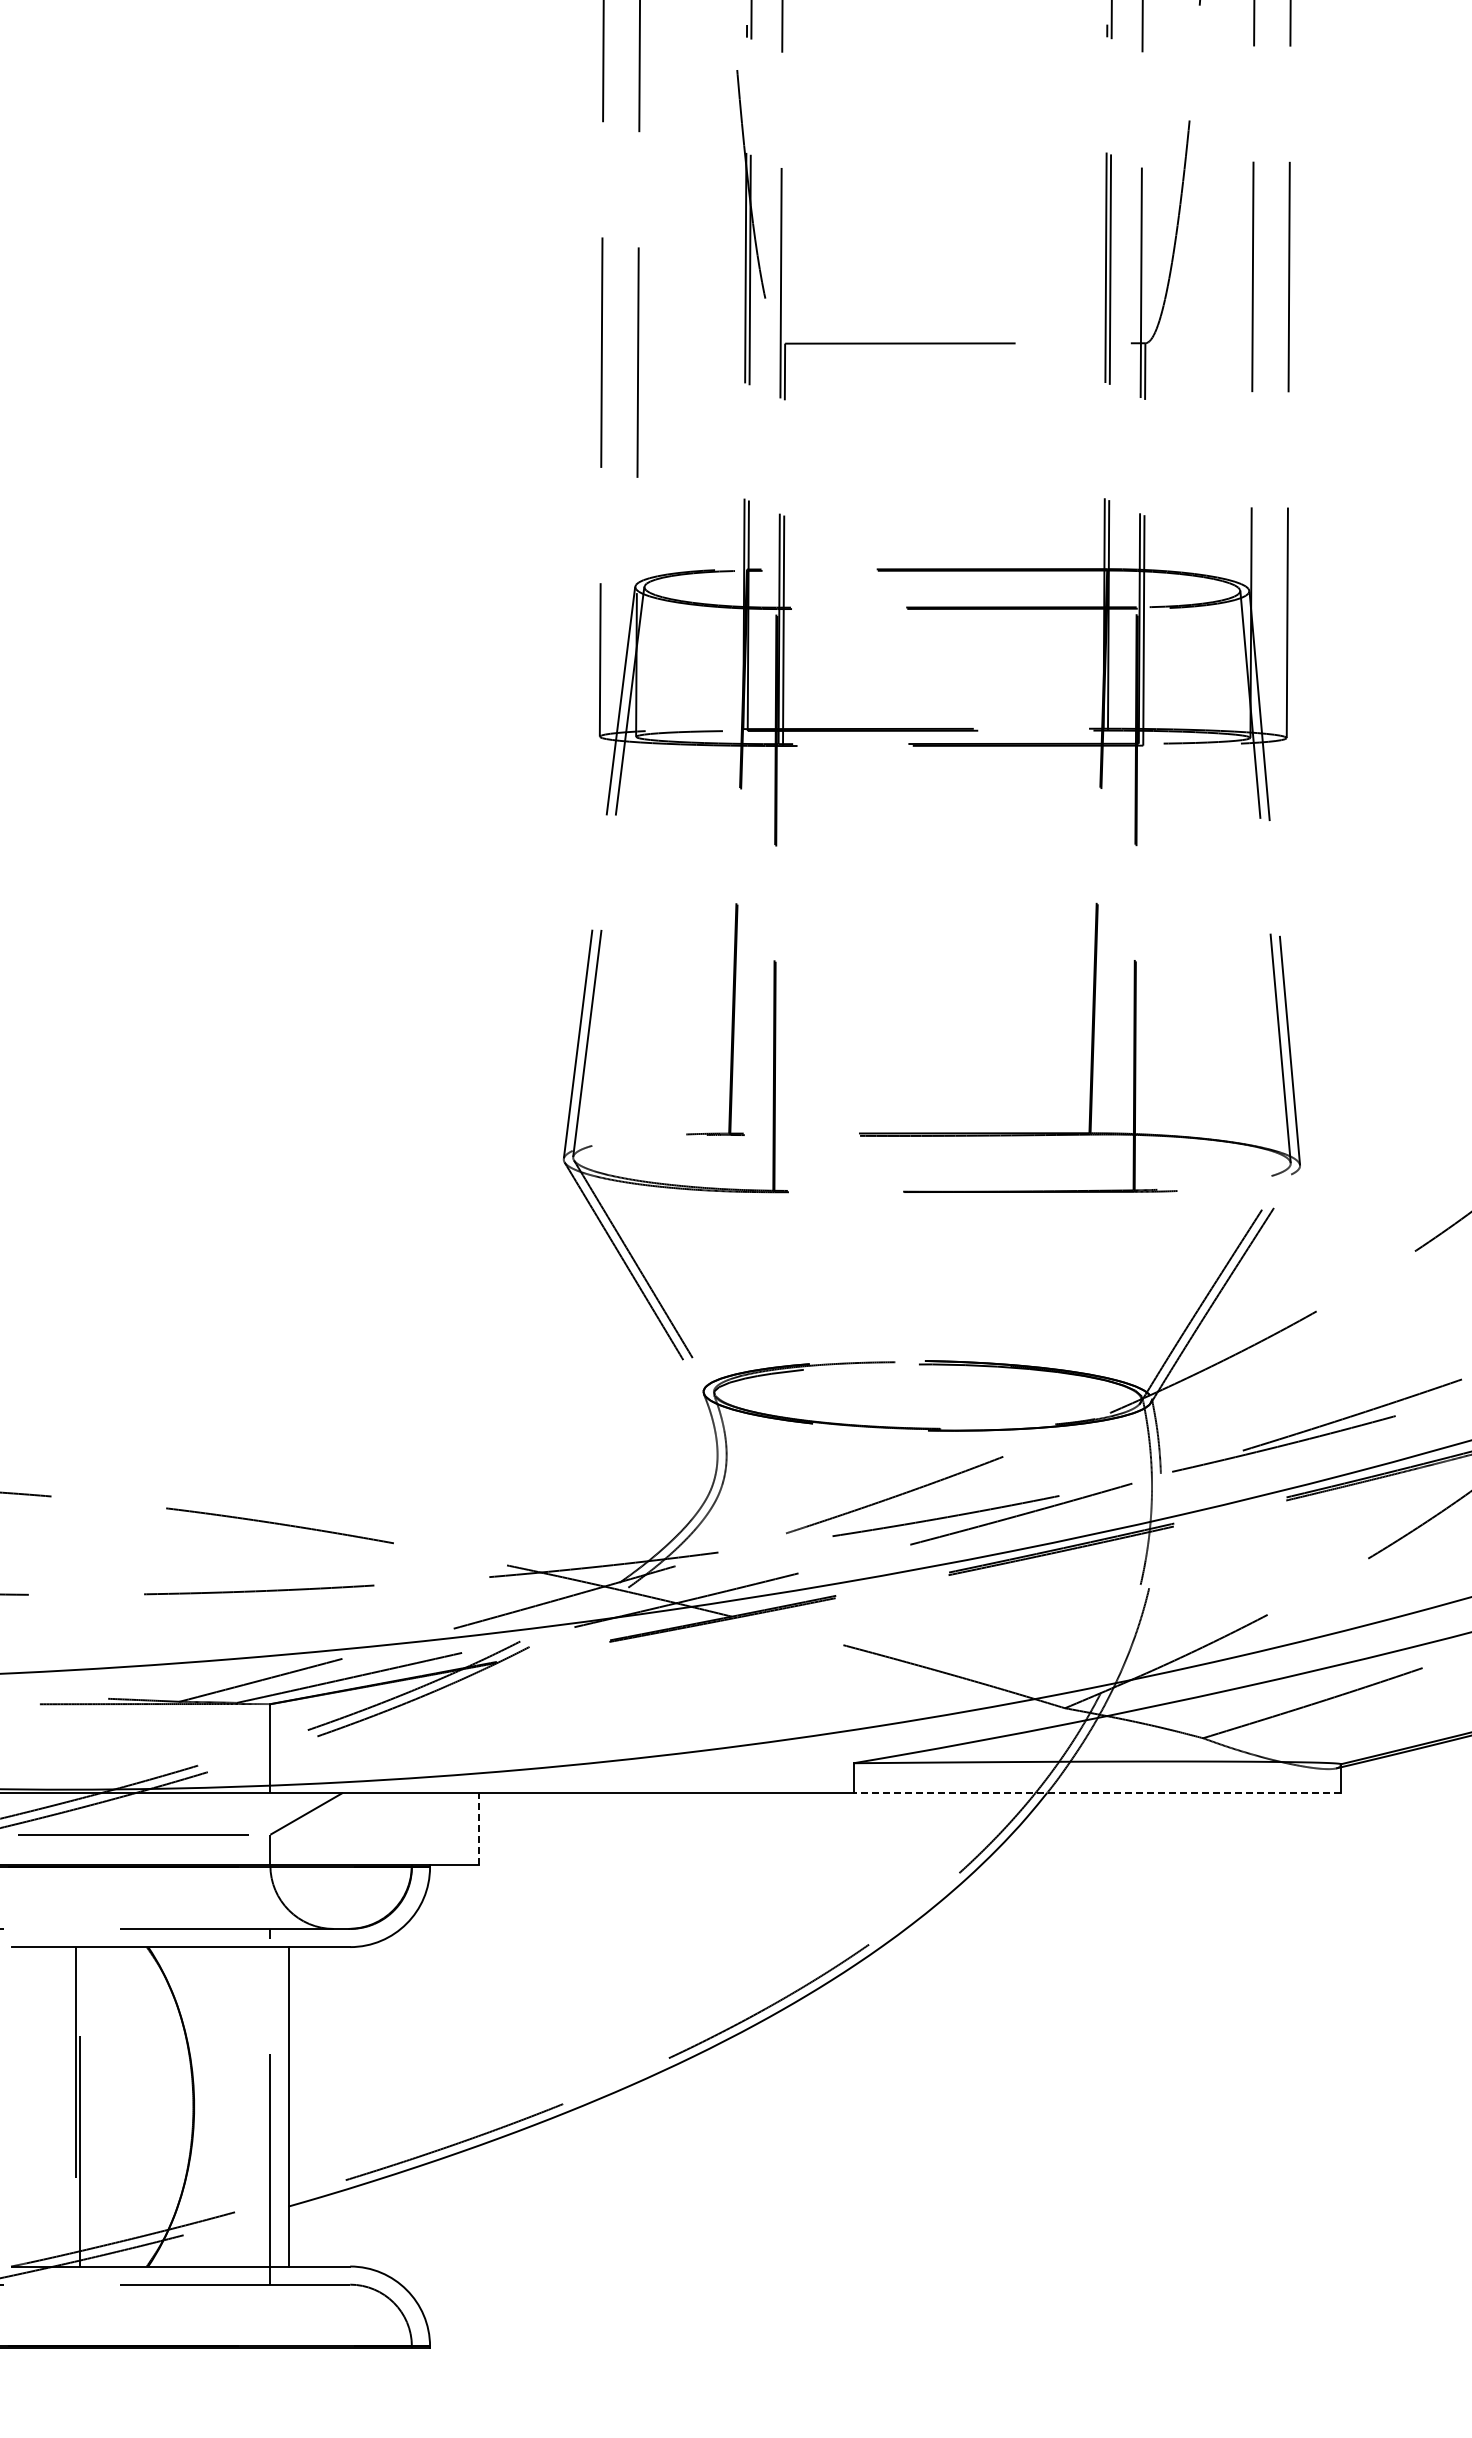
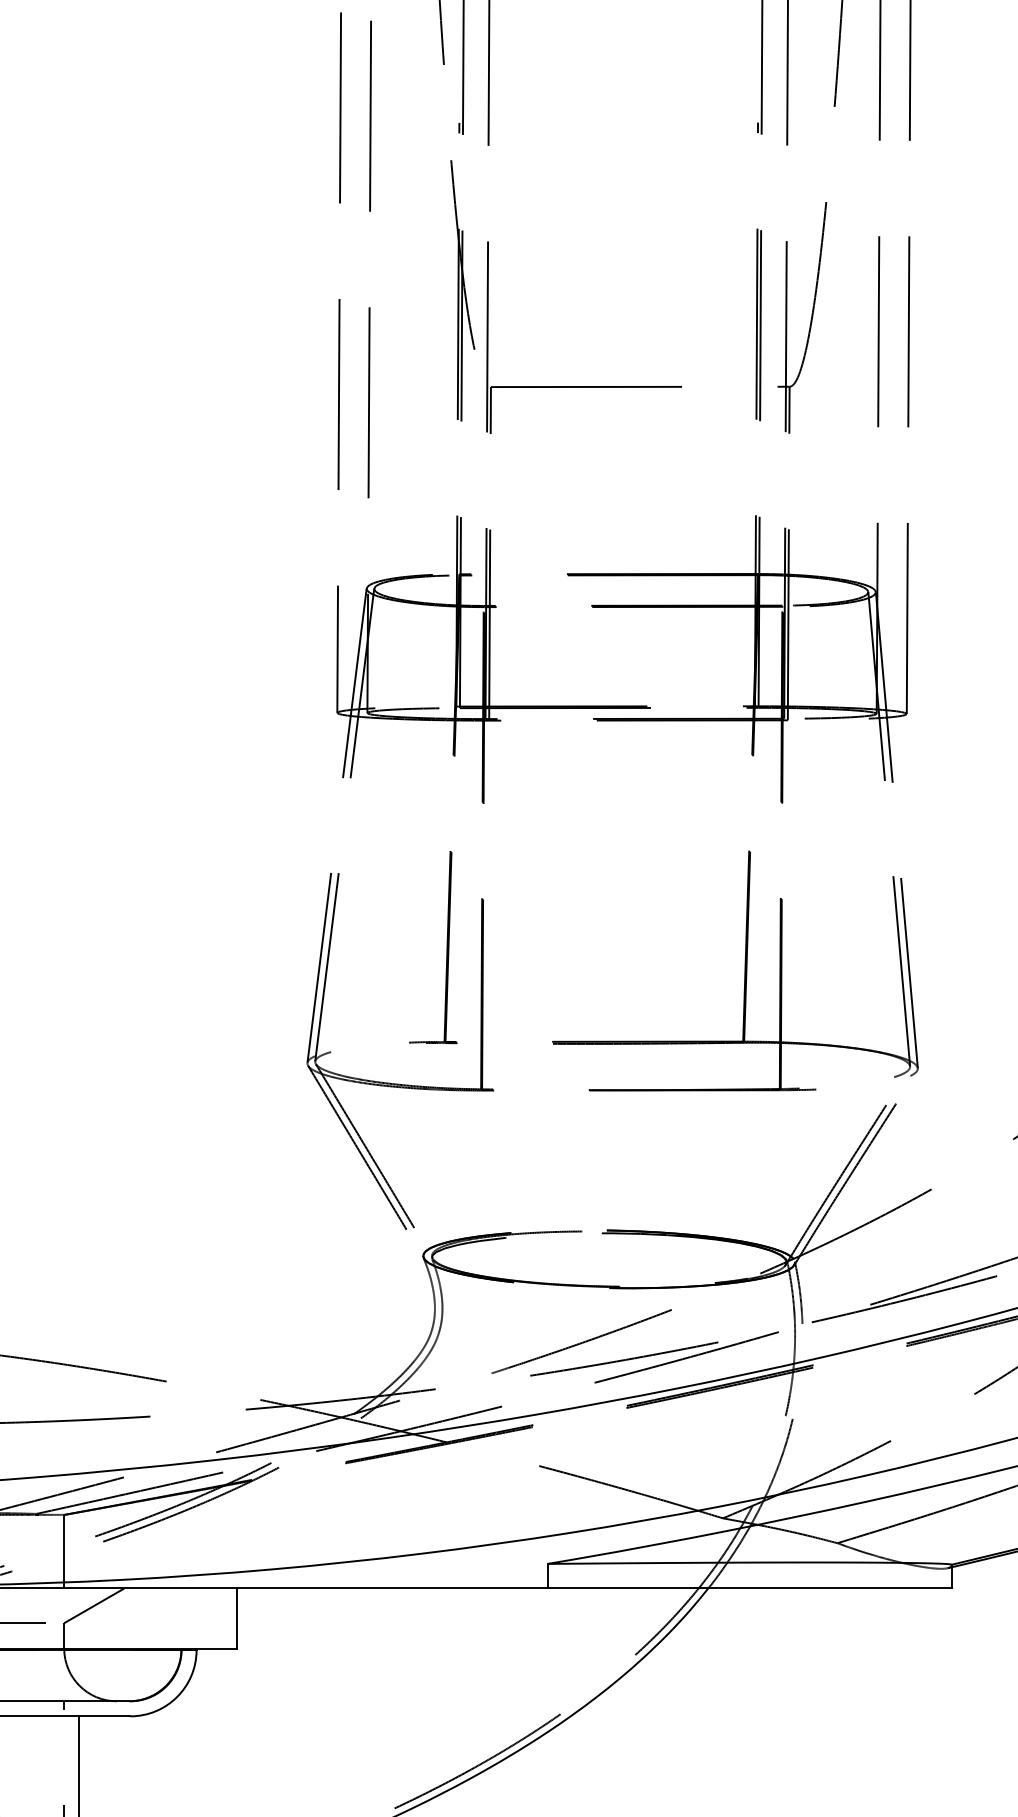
line: (1097, 1792) -> (749, 1588), dashed -> solid
line: (479, 1828) -> (237, 1618), dashed -> solid

